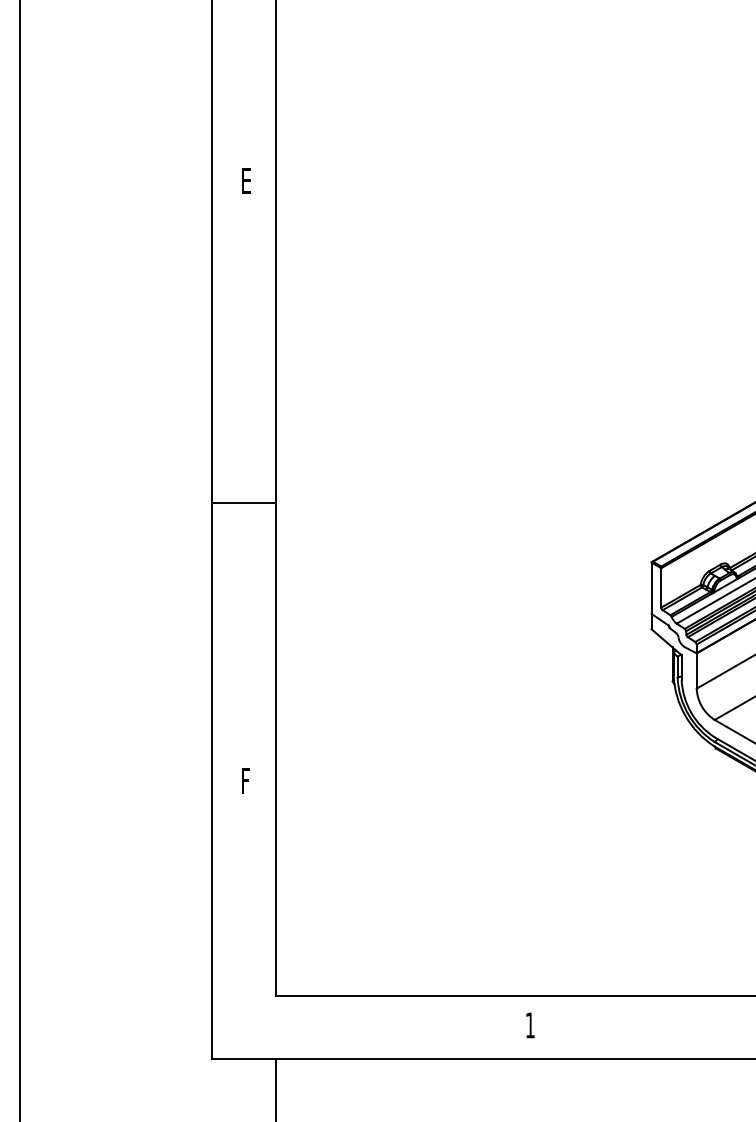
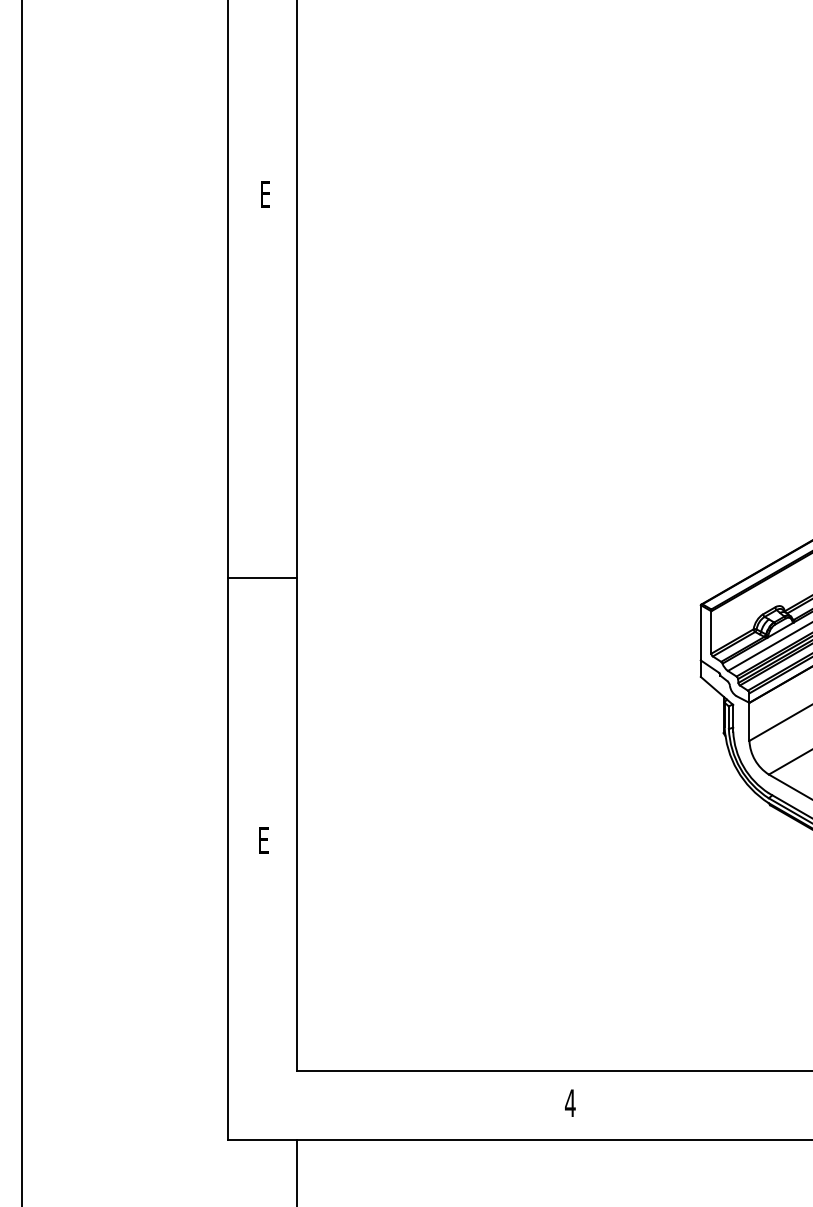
line: (243, 503) -> (261, 577), moved
text: (245, 781) -> (263, 840), F -> E
text: (530, 1024) -> (570, 1102), 1 -> 4

